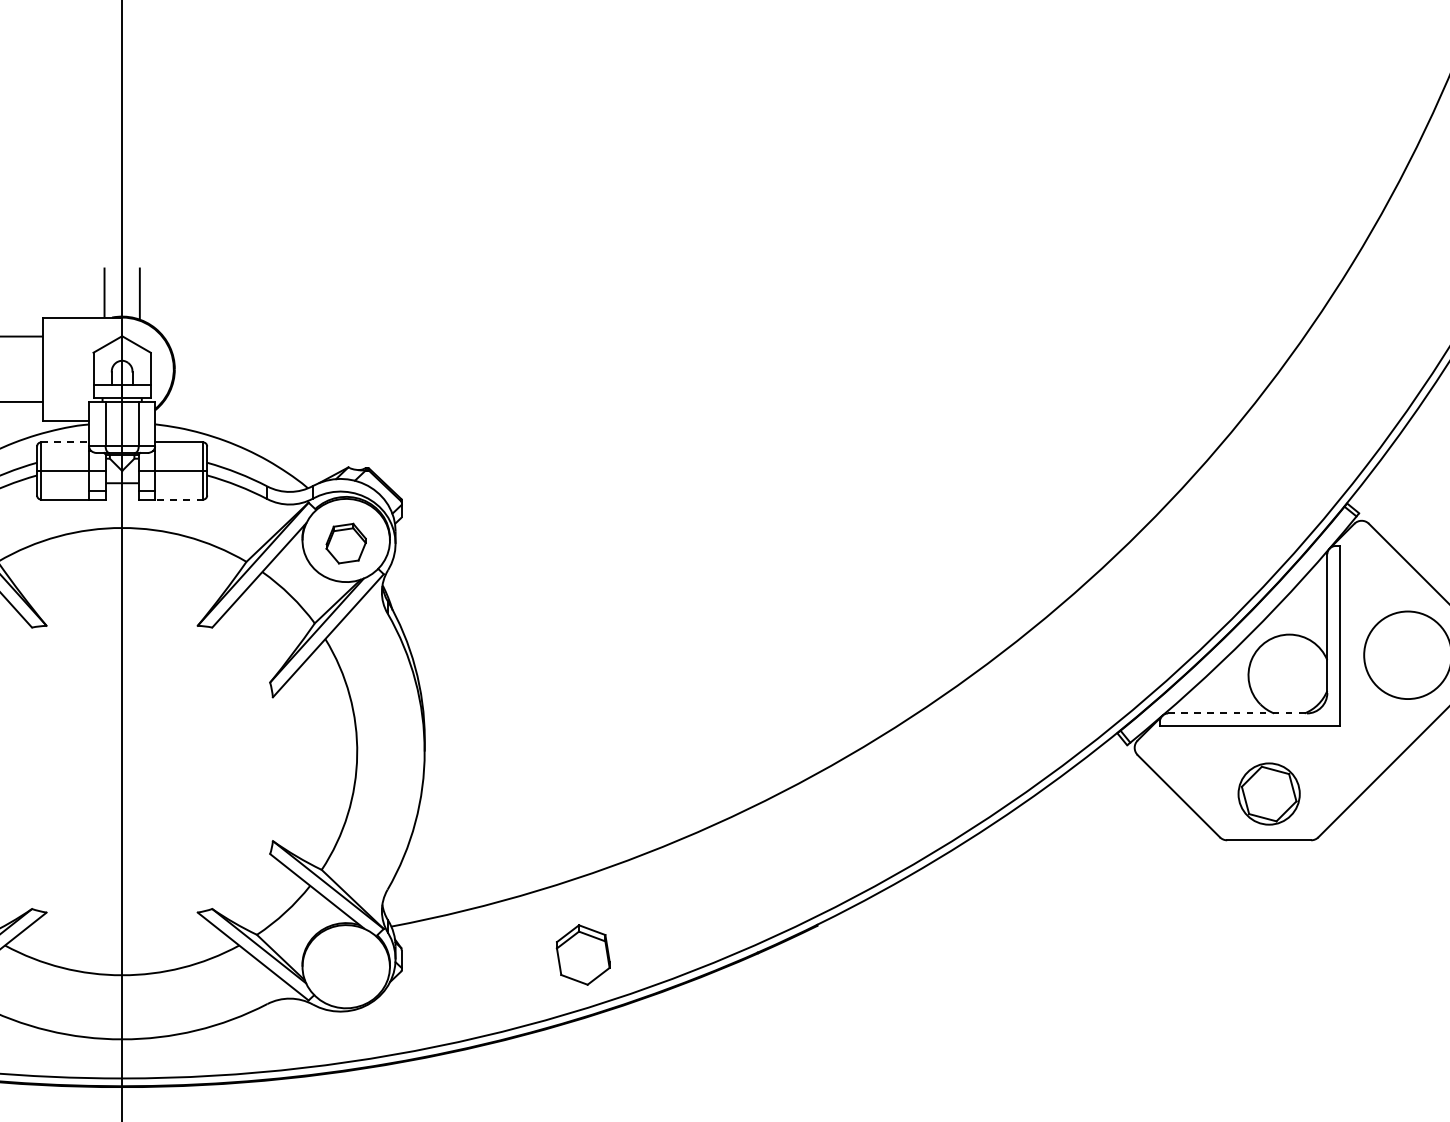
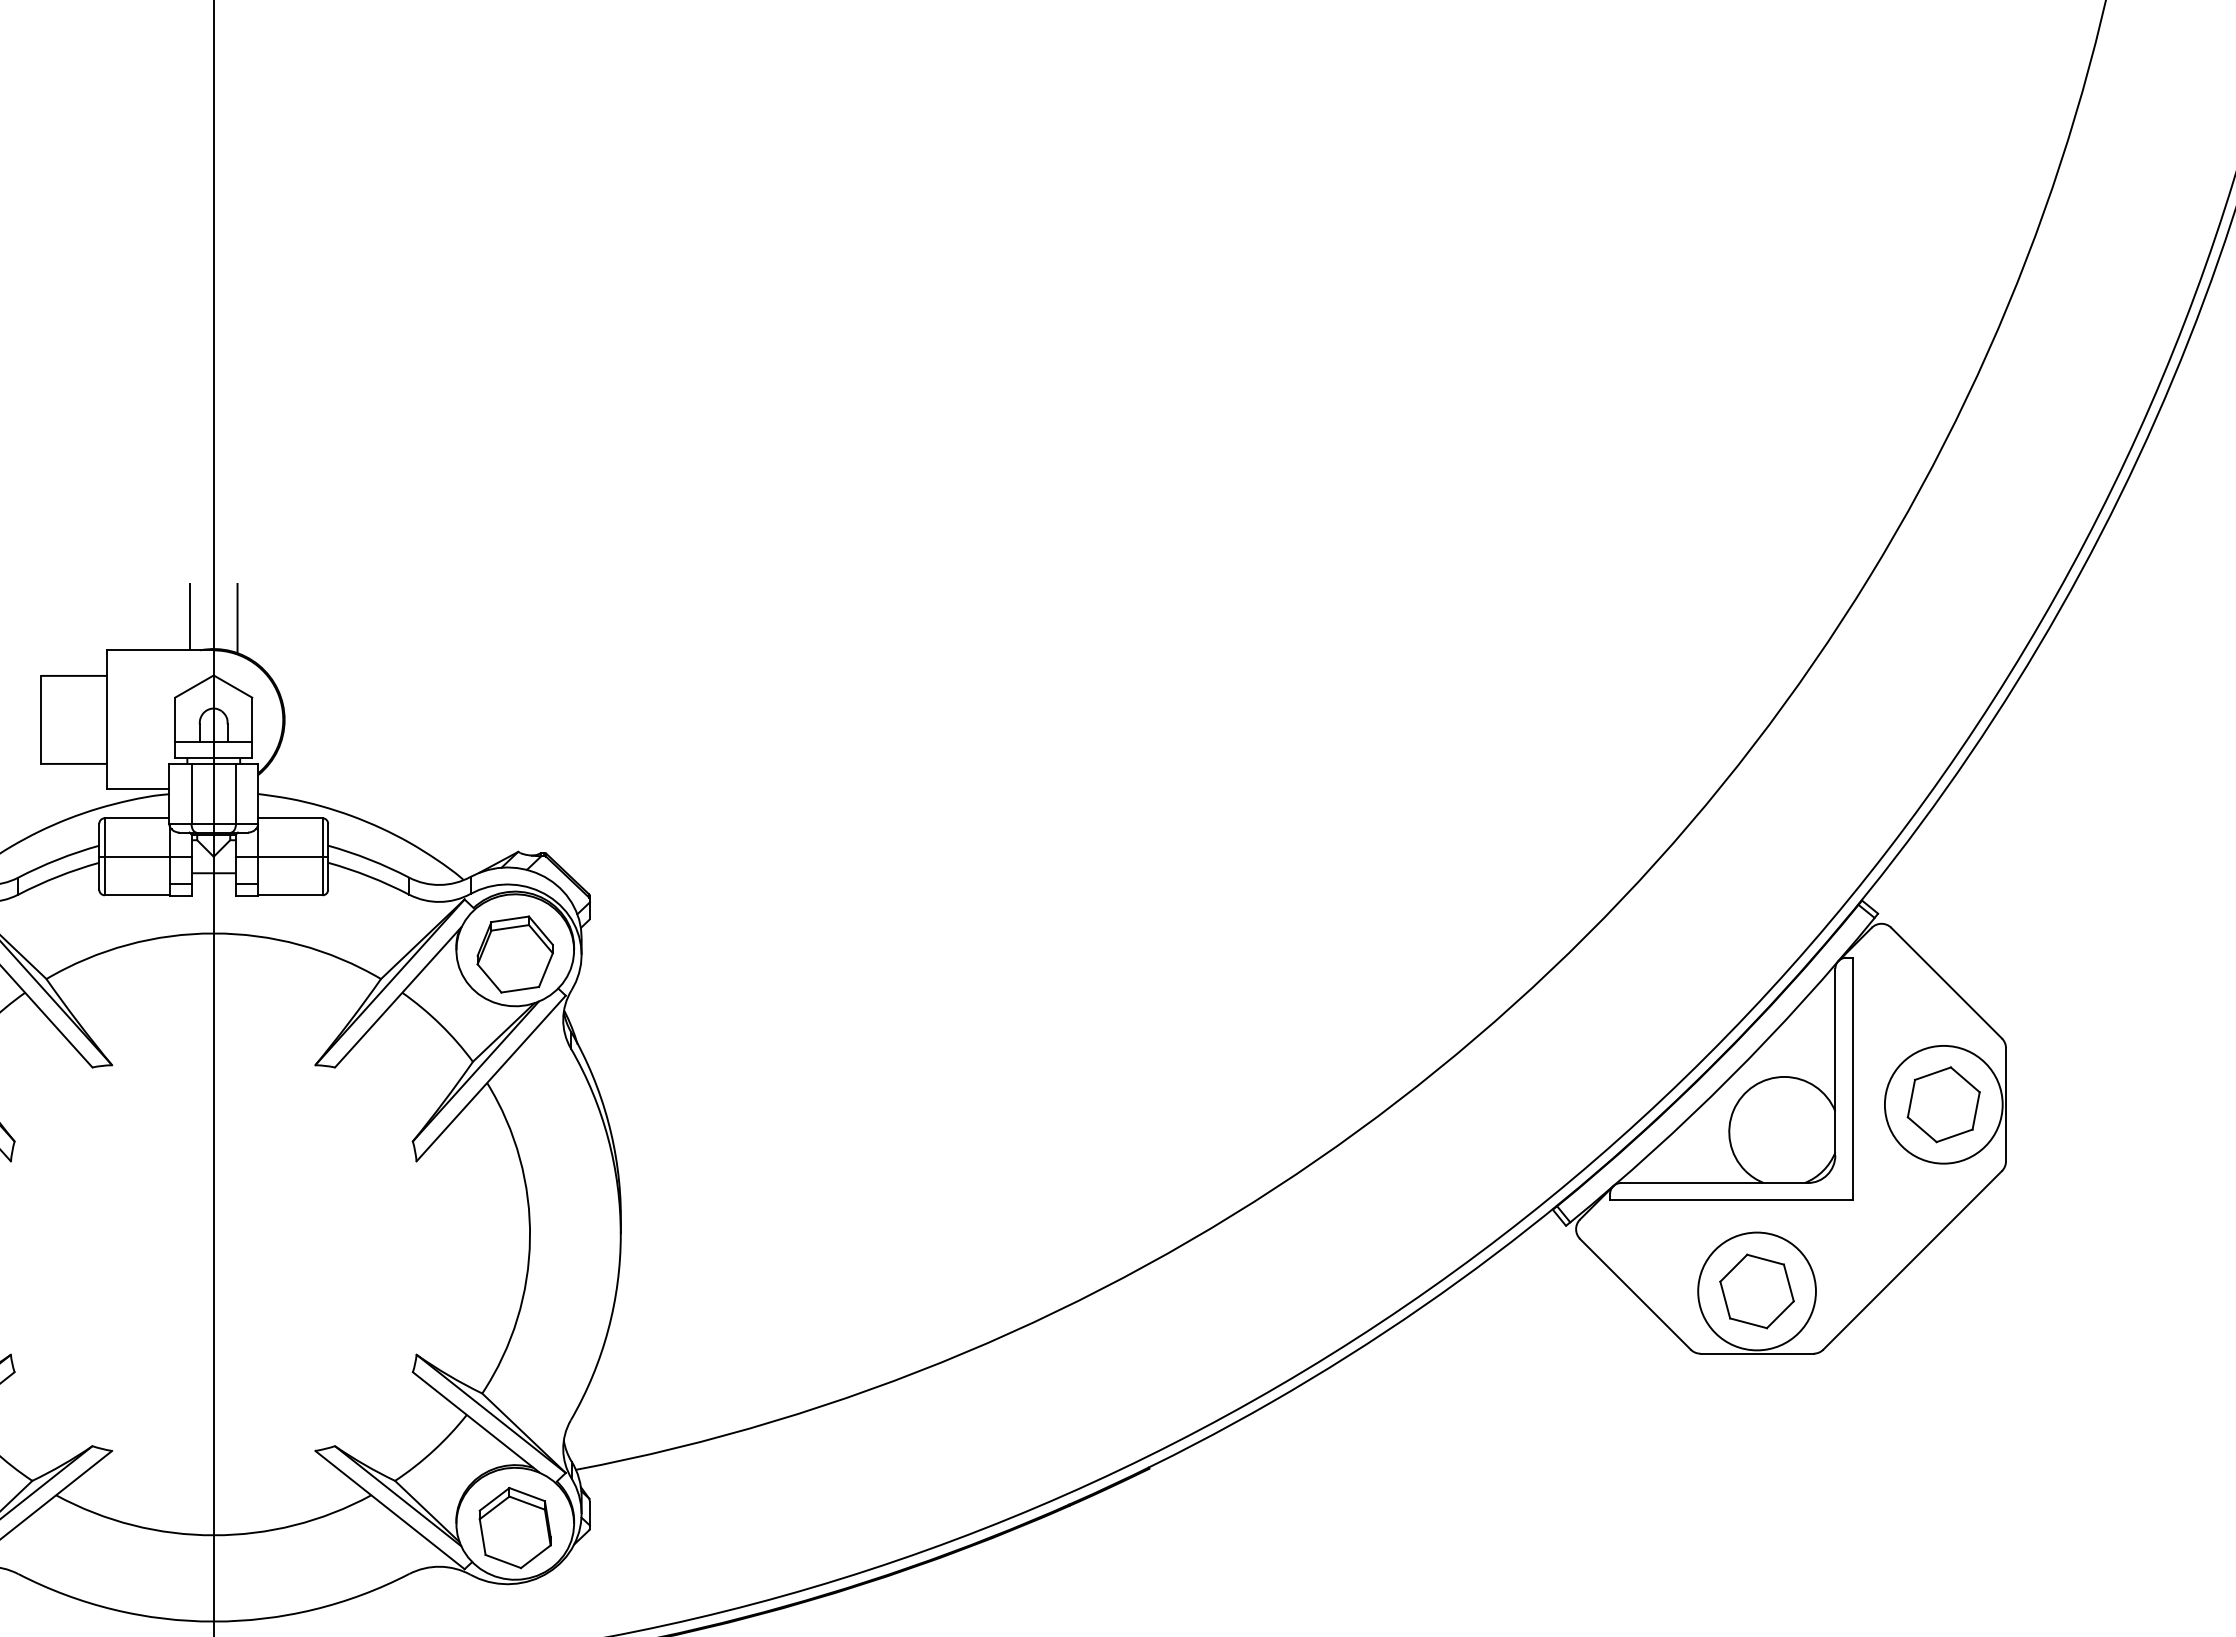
line: (65, 442) -> (137, 818), dashed -> solid
line: (178, 499) -> (289, 895), dashed -> solid
part: (345, 543) -> (514, 954), size x1.43
part: (1407, 655) -> (1943, 1104), added
line: (1237, 713) -> (1714, 1183), dashed -> solid
circle: (1268, 794) -> (1756, 1291), size x1.43
part: (582, 955) -> (514, 1528), moved

